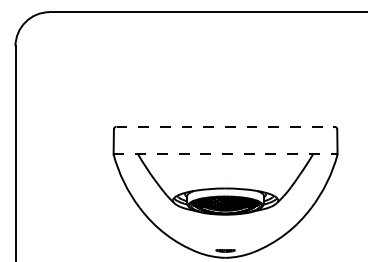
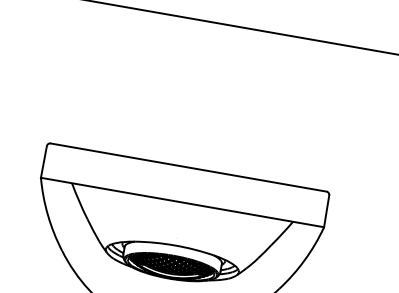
line: (226, 126) -> (189, 167), dashed -> solid
line: (225, 154) -> (182, 202), dashed -> solid

